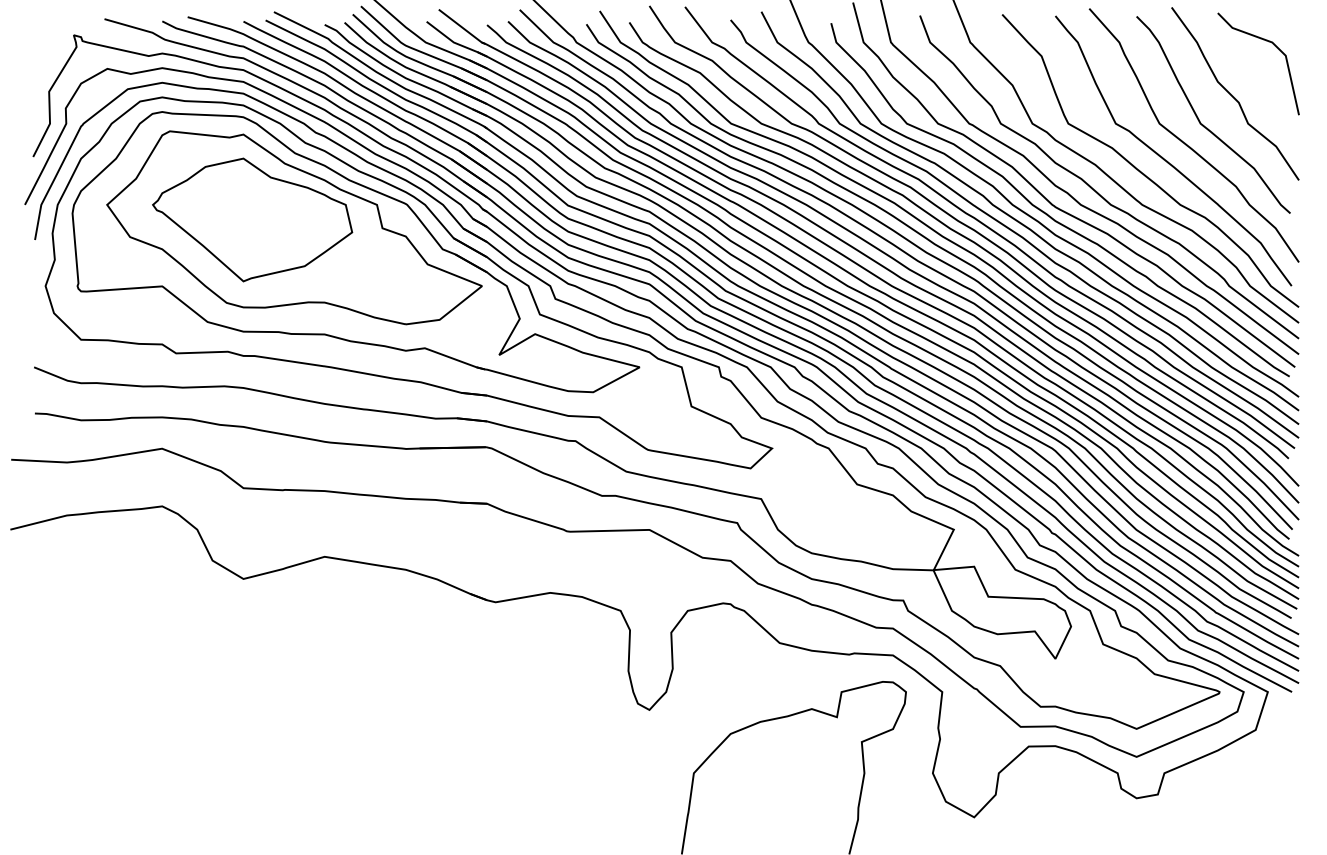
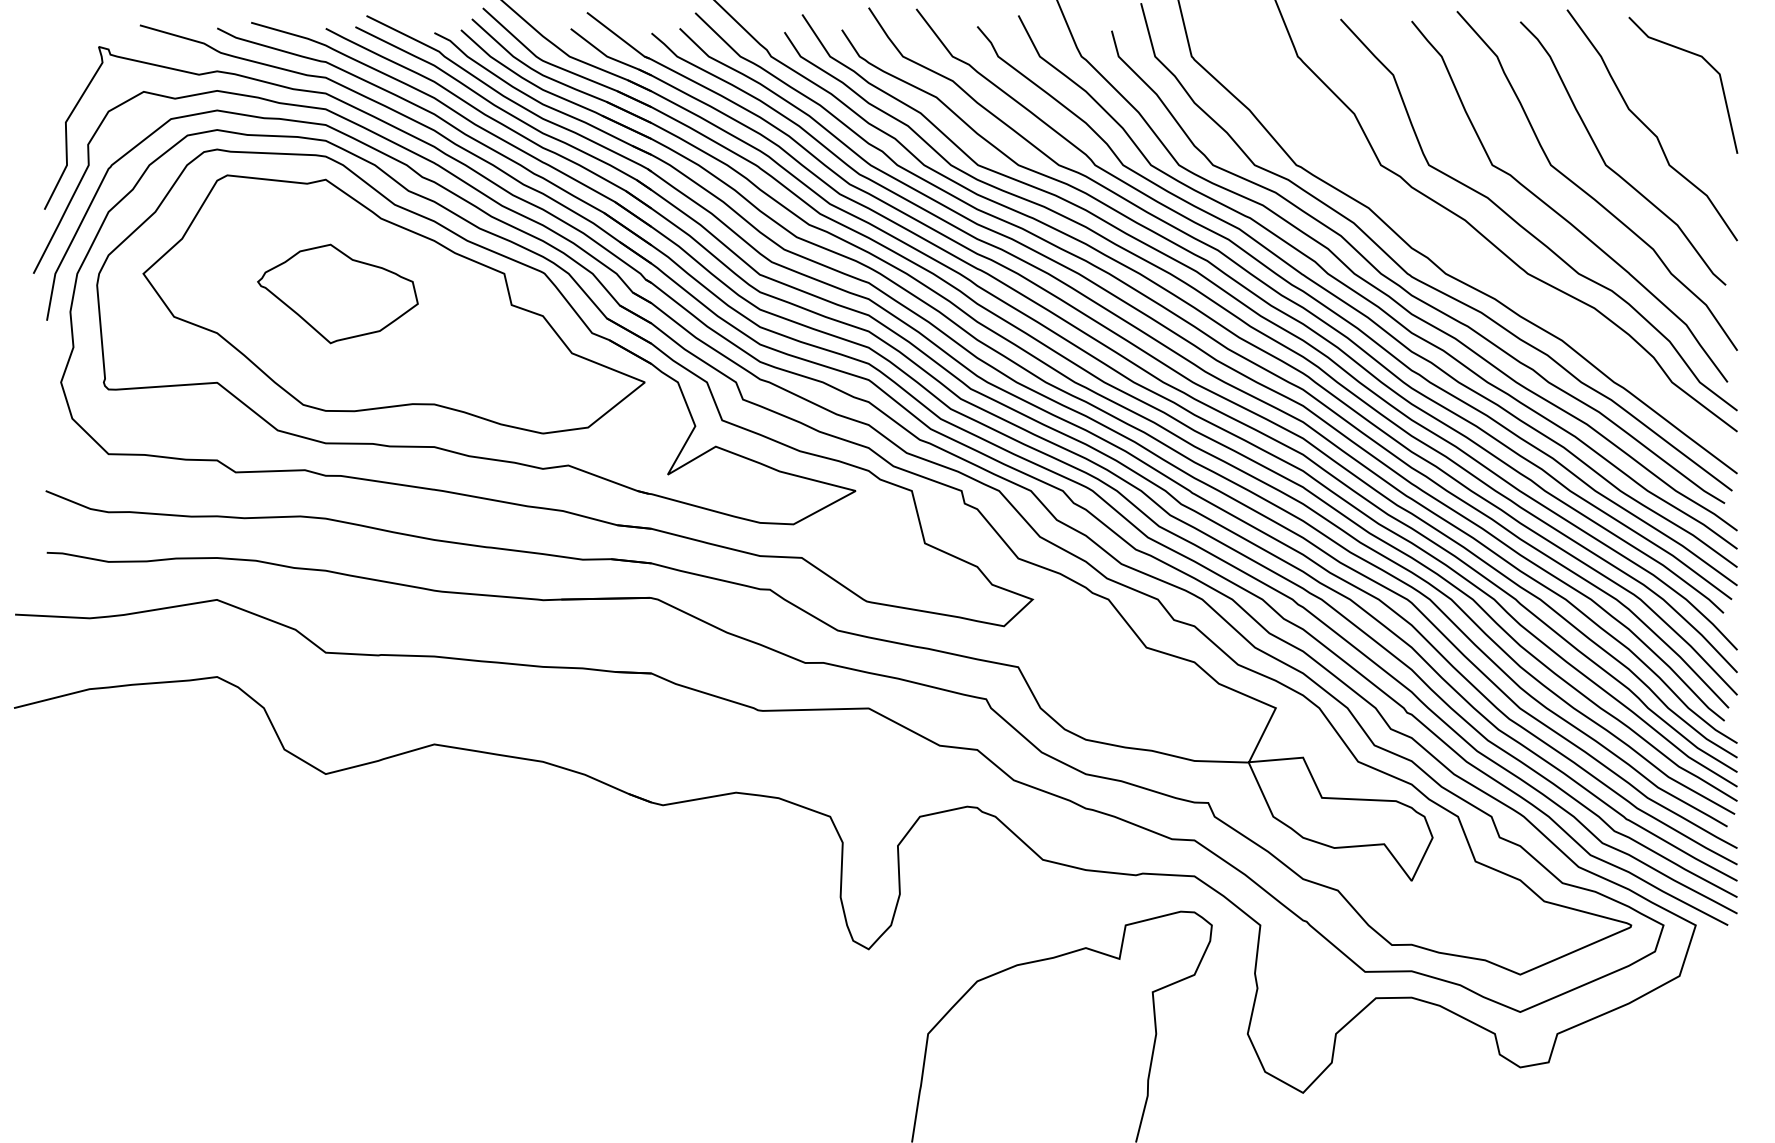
curve: (1095, 190) -> (1465, 254), removed
part: (252, 219) -> (337, 293), size x0.6

